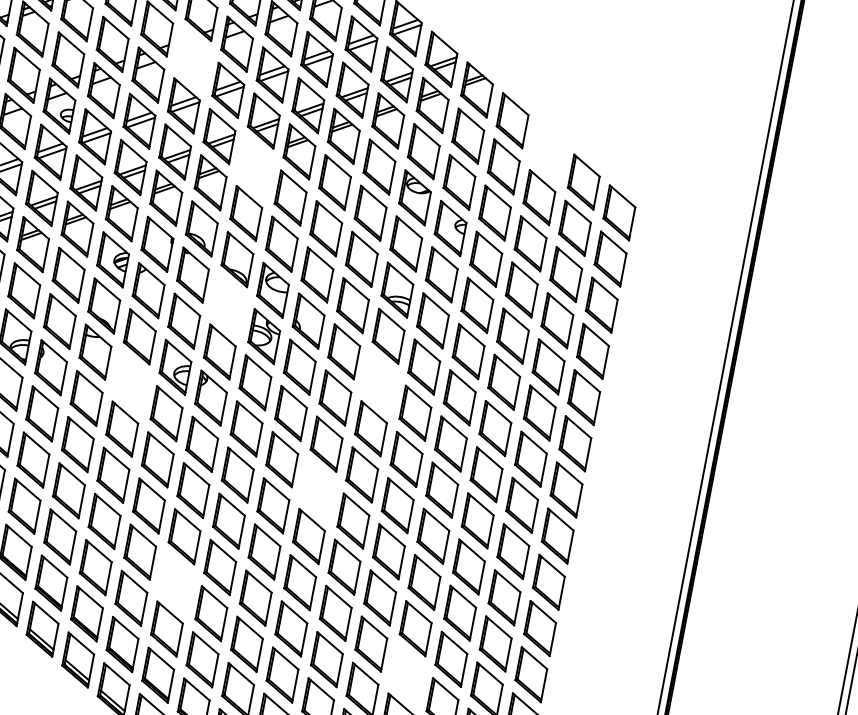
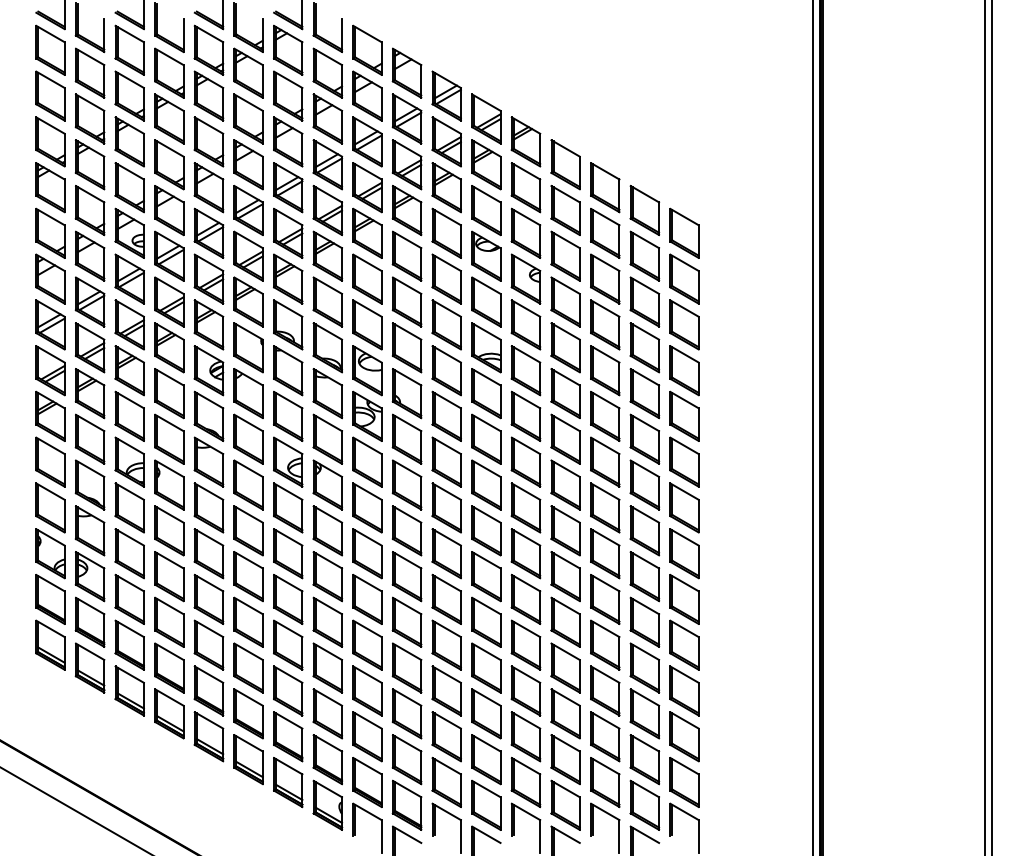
part: (192, 59) -> (248, 164), added
part: (548, 151) -> (605, 187), added
part: (254, 166) -> (327, 255), added
part: (228, 305) -> (327, 393), added
part: (380, 381) -> (486, 438), added
part: (131, 382) -> (248, 484), added
part: (317, 490) -> (446, 553), added
part: (175, 582) -> (327, 667), added
part: (406, 674) -> (565, 713), added

